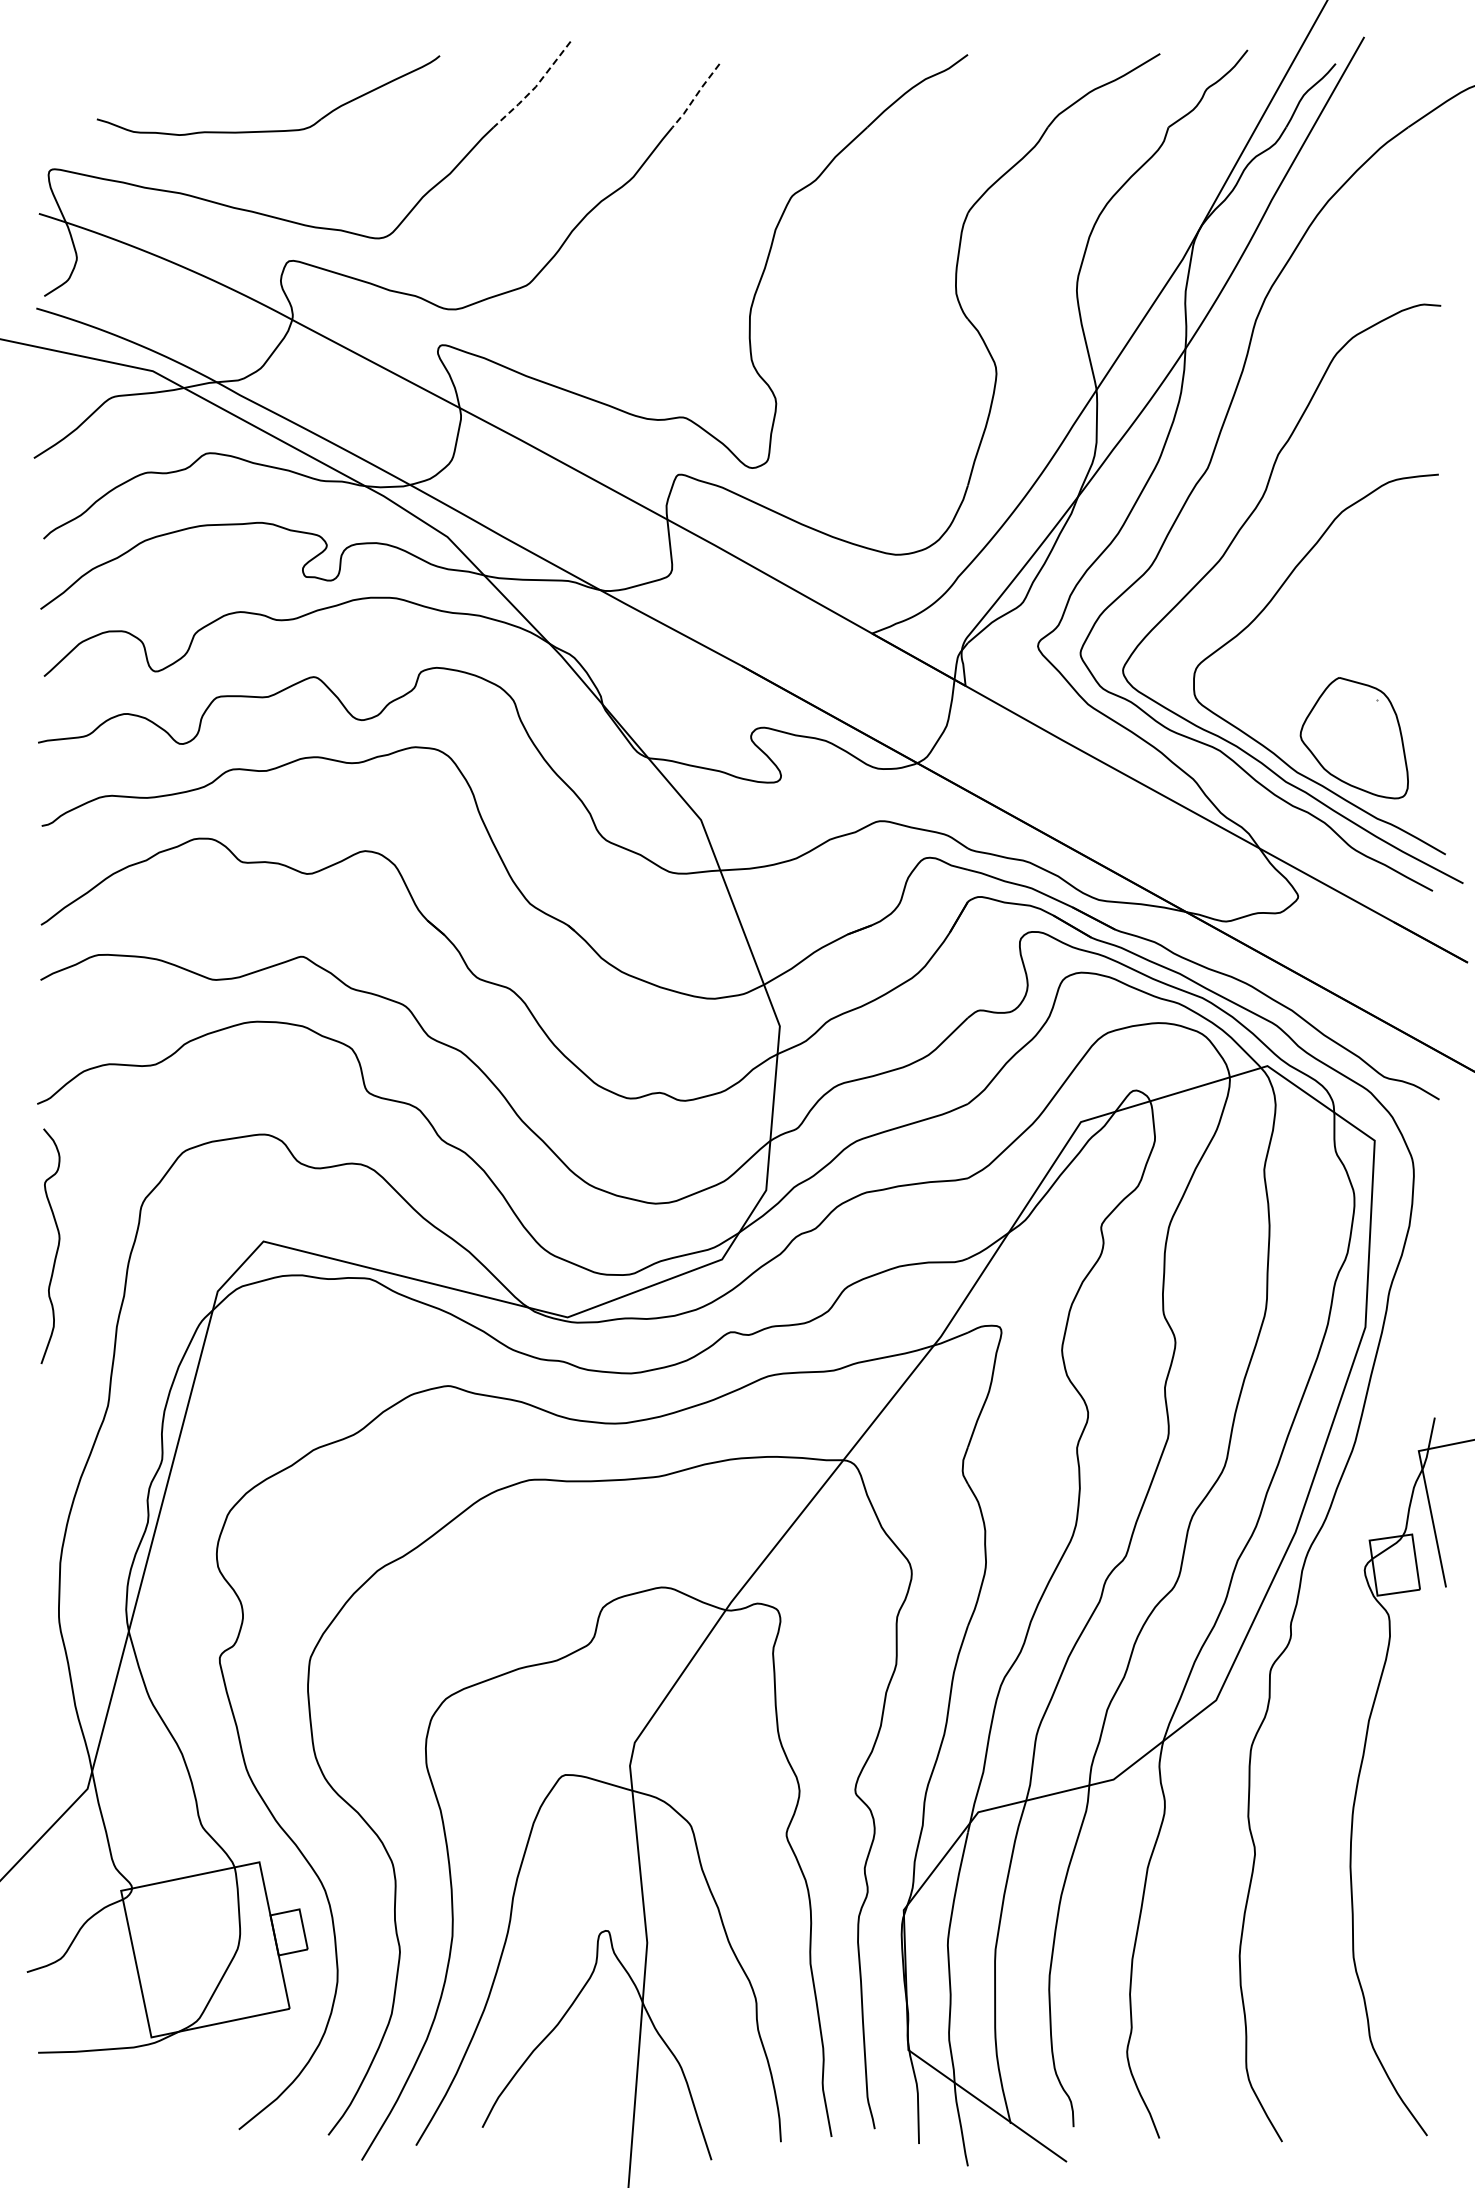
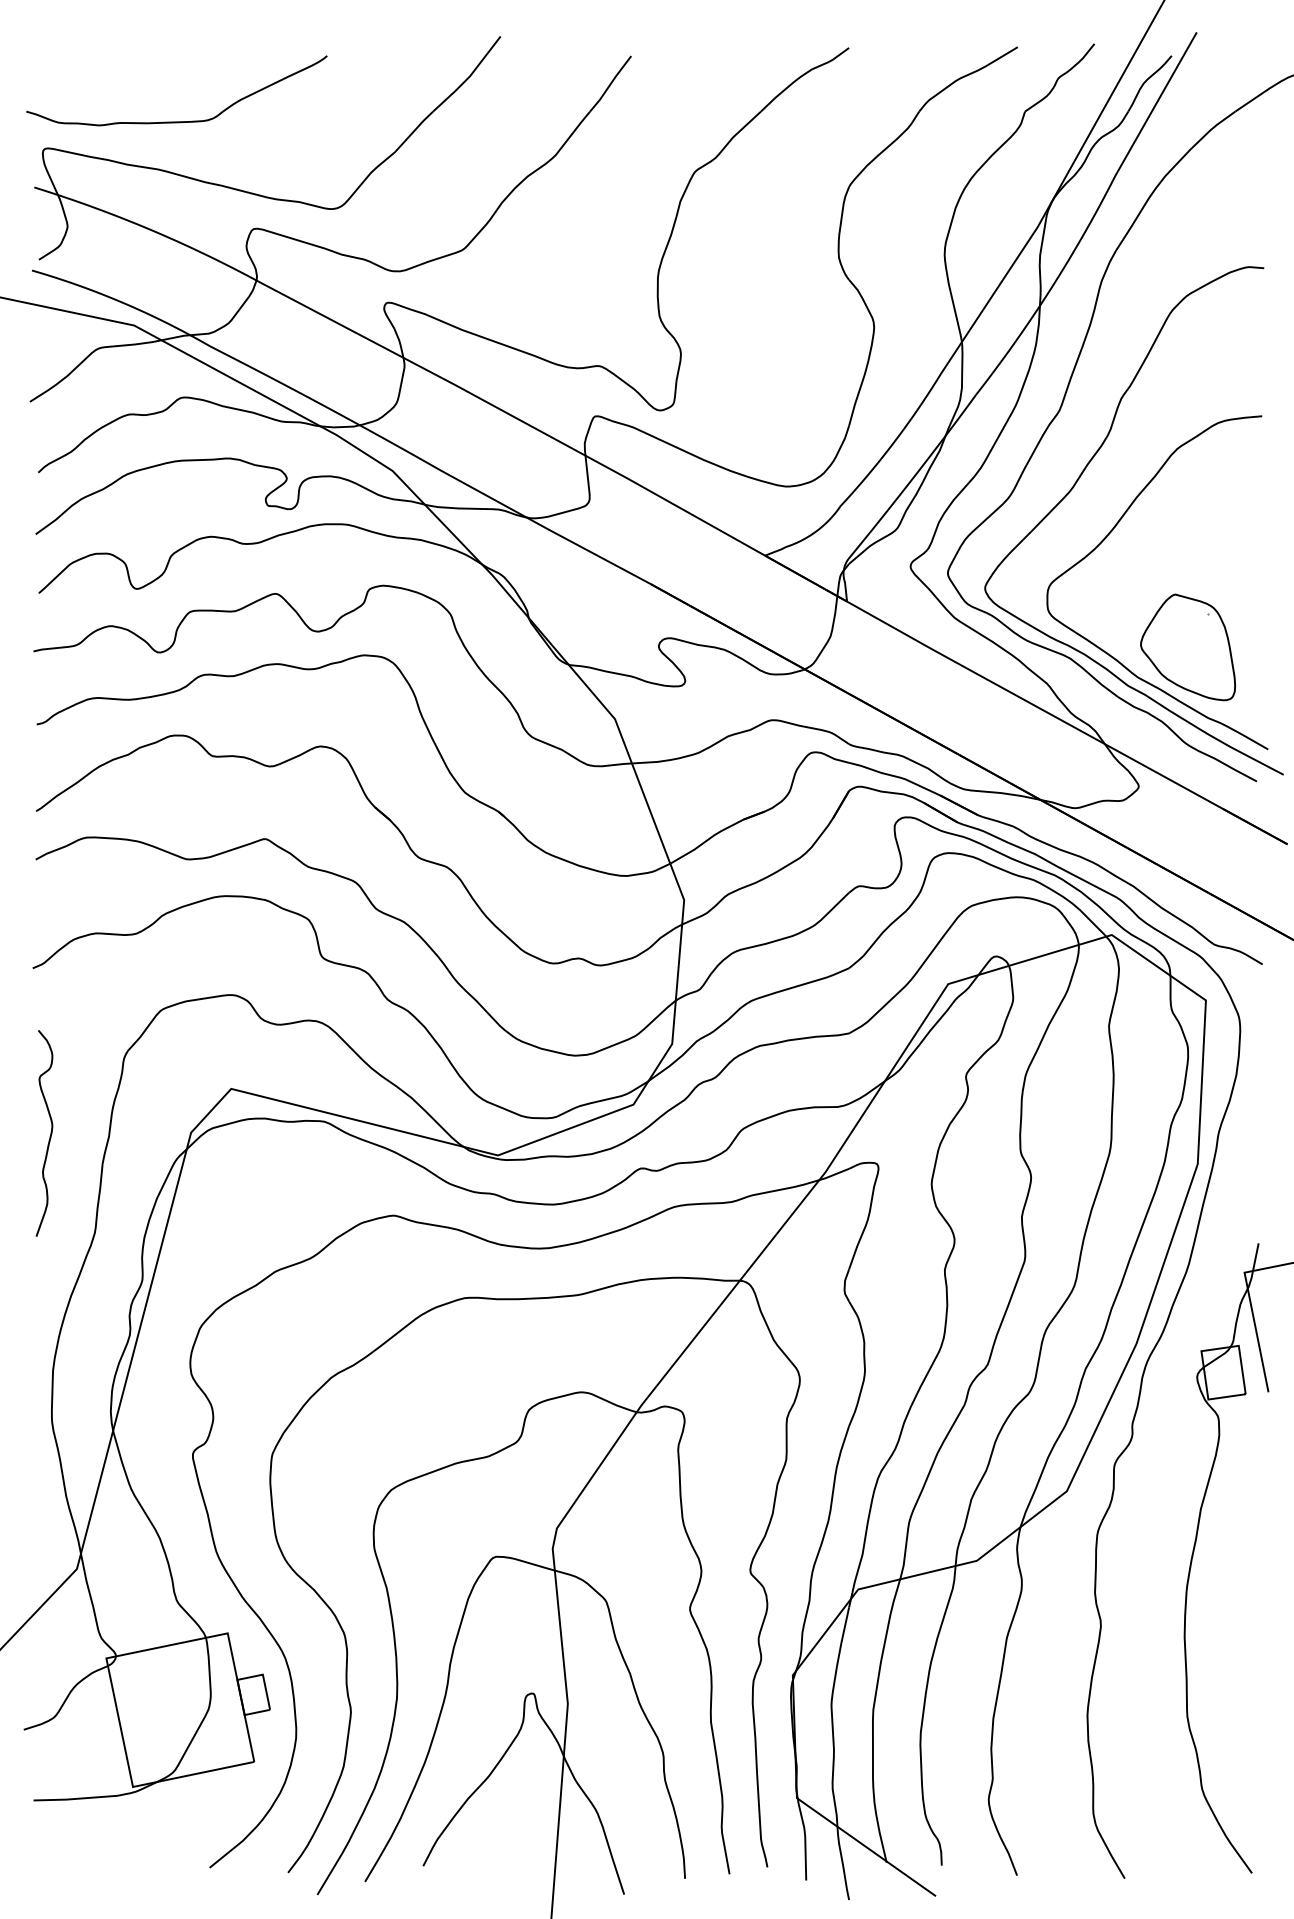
line: (535, 87) -> (469, 76), dashed -> solid
line: (695, 96) -> (610, 84), dashed -> solid
part: (268, 130) -> (176, 121), moved
curve: (57, 1245) -> (50, 1132), moved

